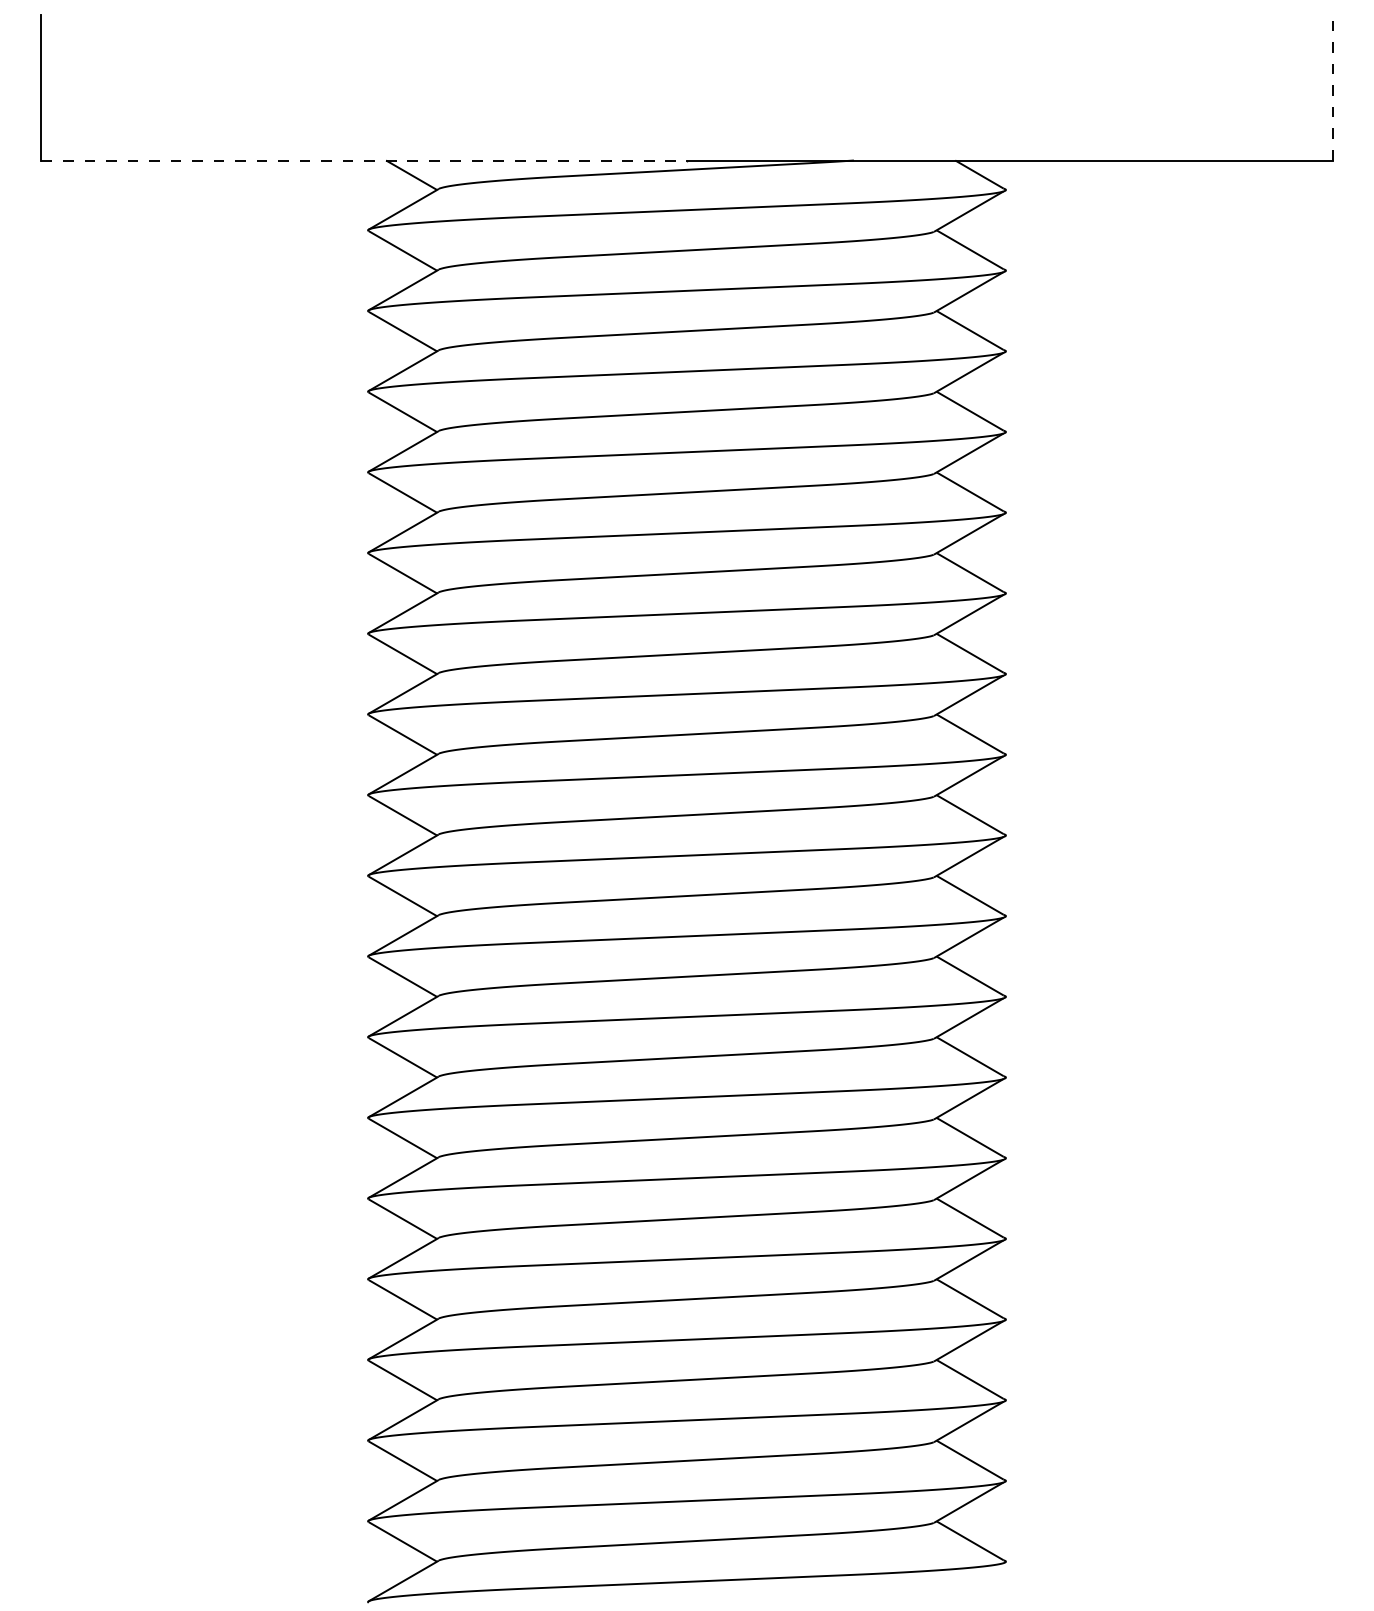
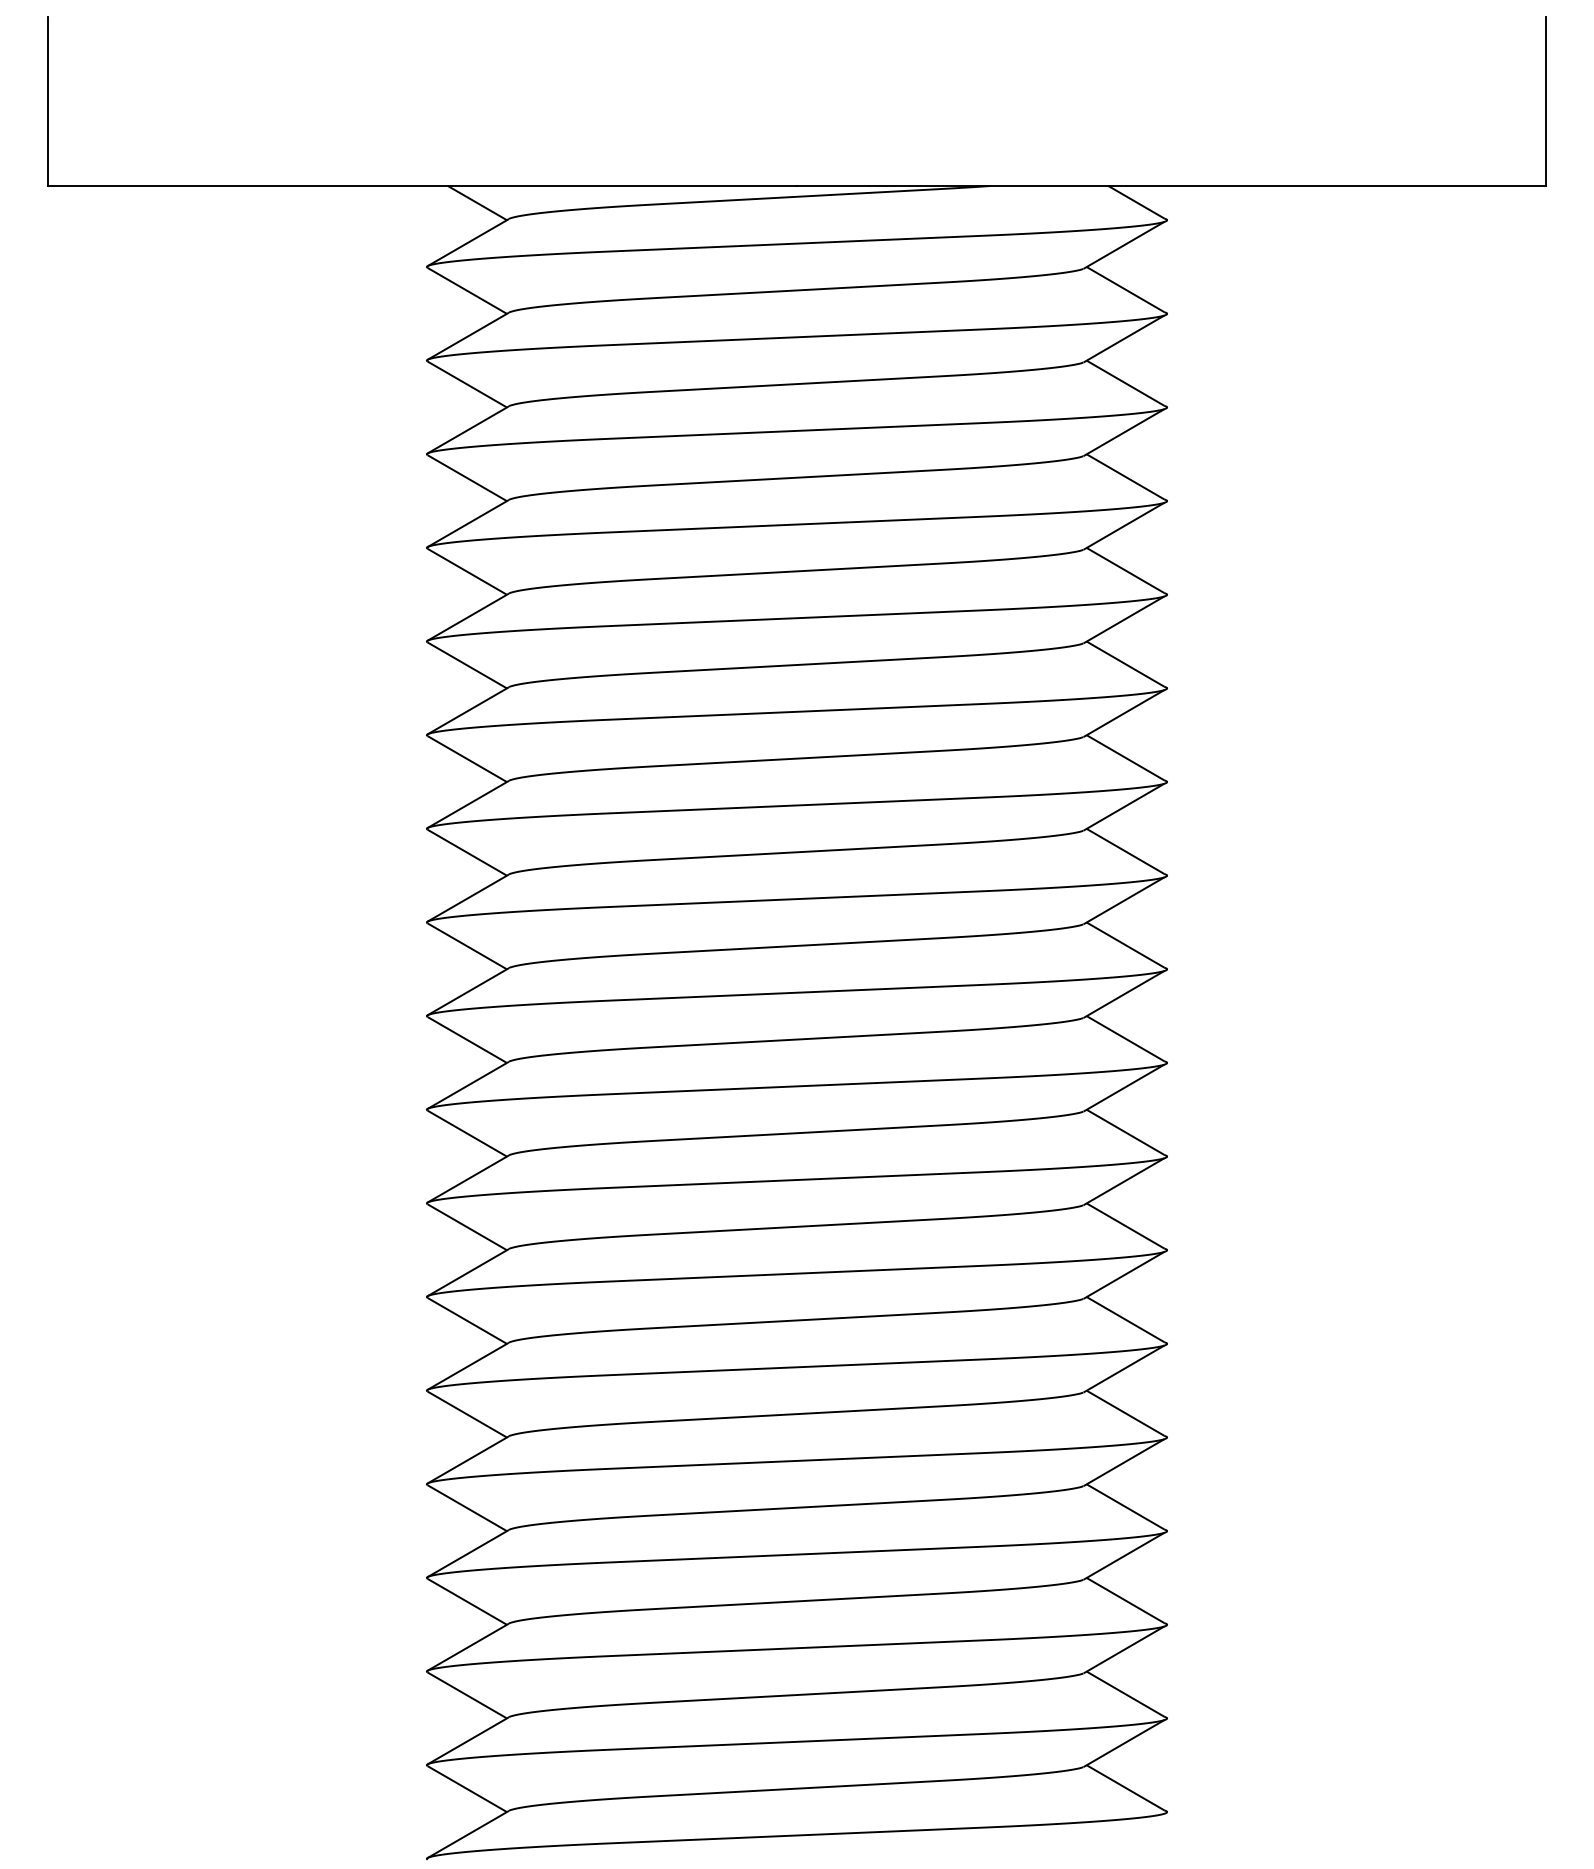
line: (1332, 87) -> (1546, 101), dashed -> solid
line: (364, 160) -> (422, 185), dashed -> solid

